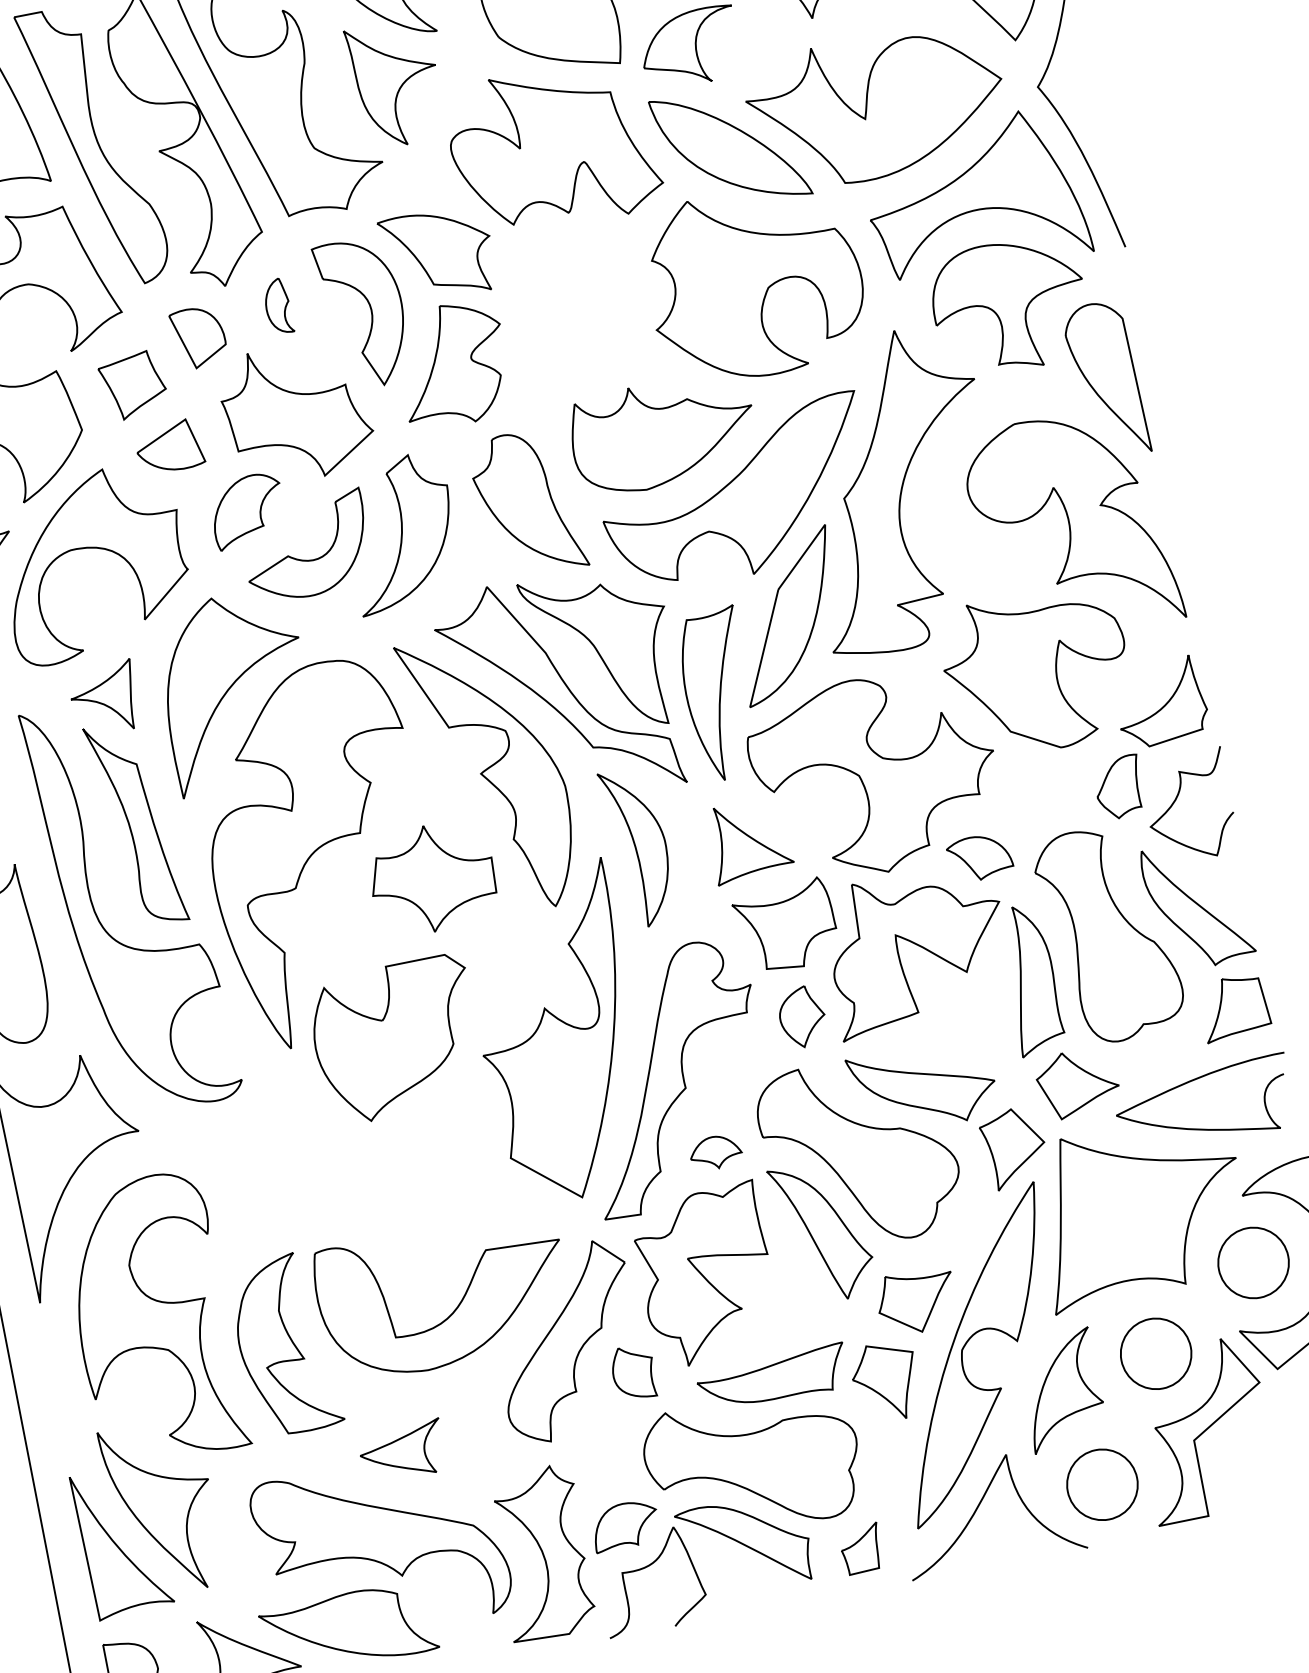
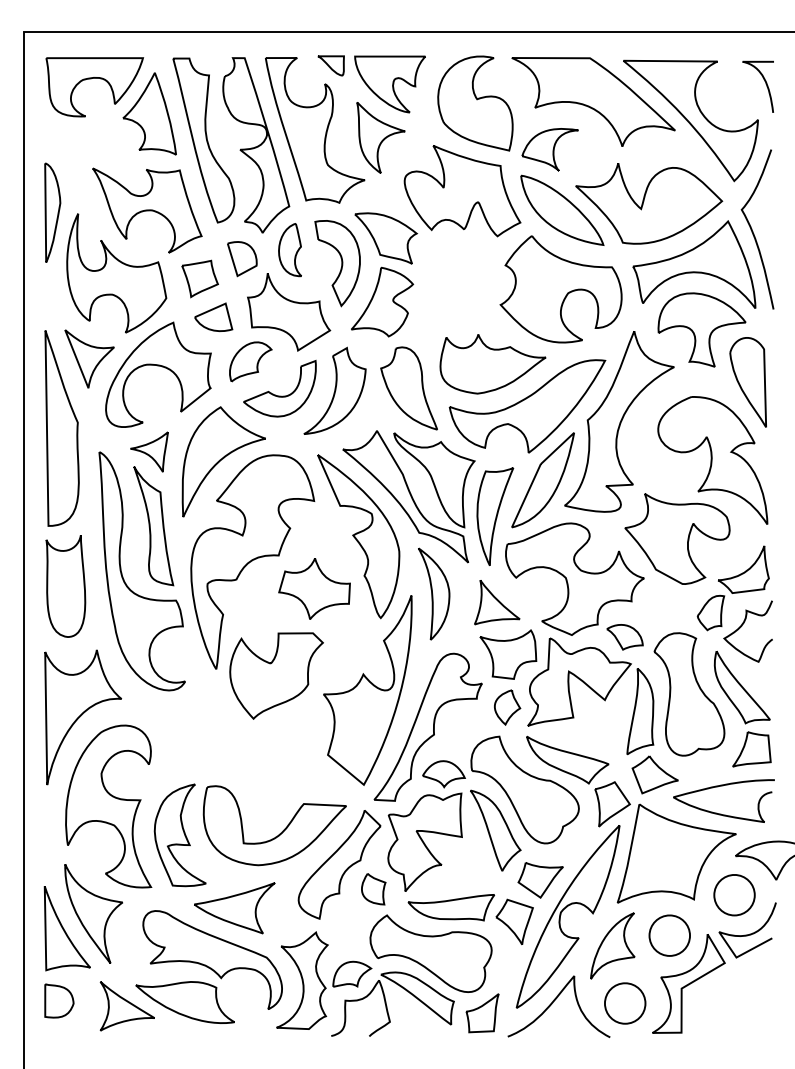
part: (277, 307) -> (289, 250), size x1.67
part: (715, 1153) -> (443, 774), size x1.43
part: (401, 1452) -> (234, 908), size x1.67
part: (861, 1549) -> (482, 1013), size x1.43

